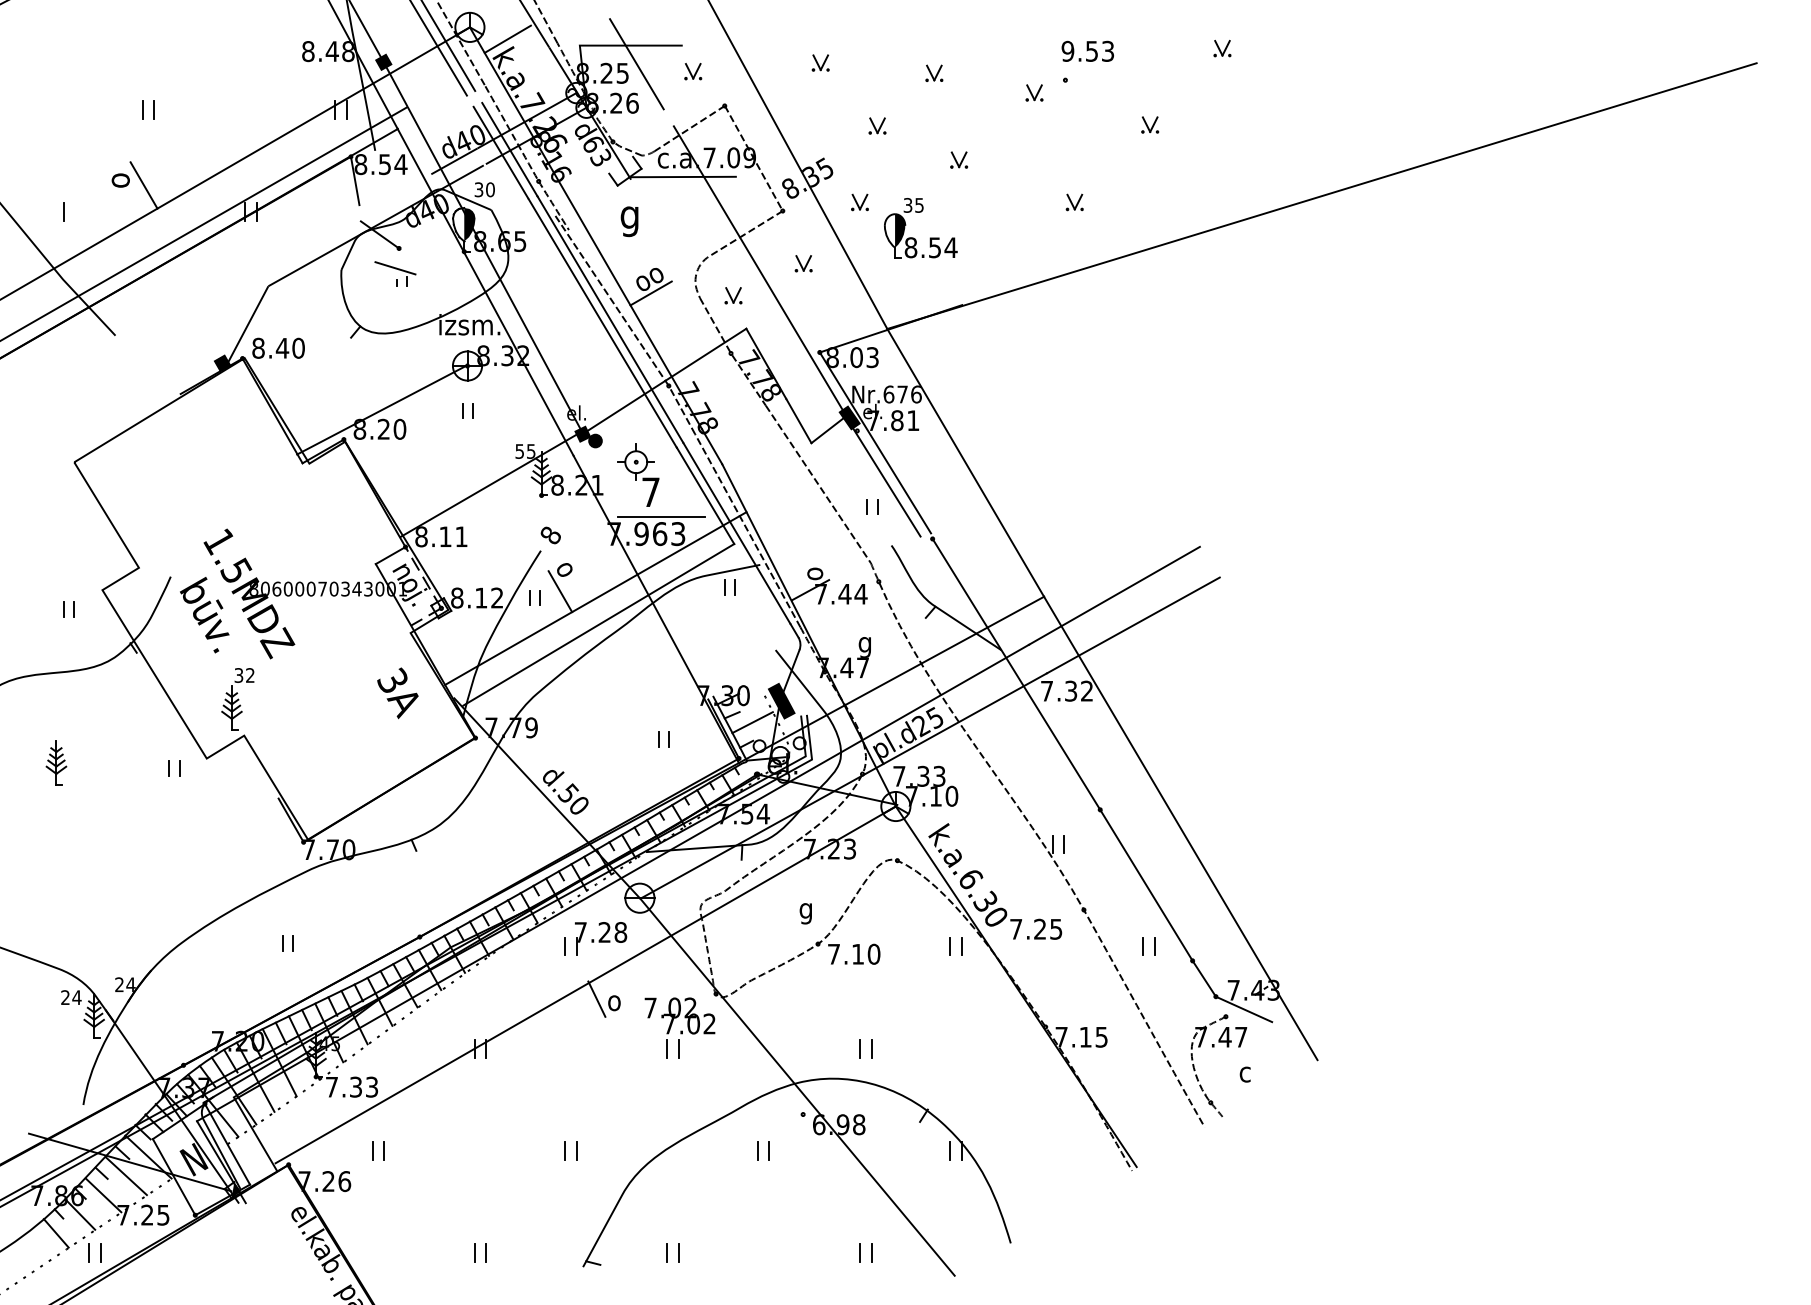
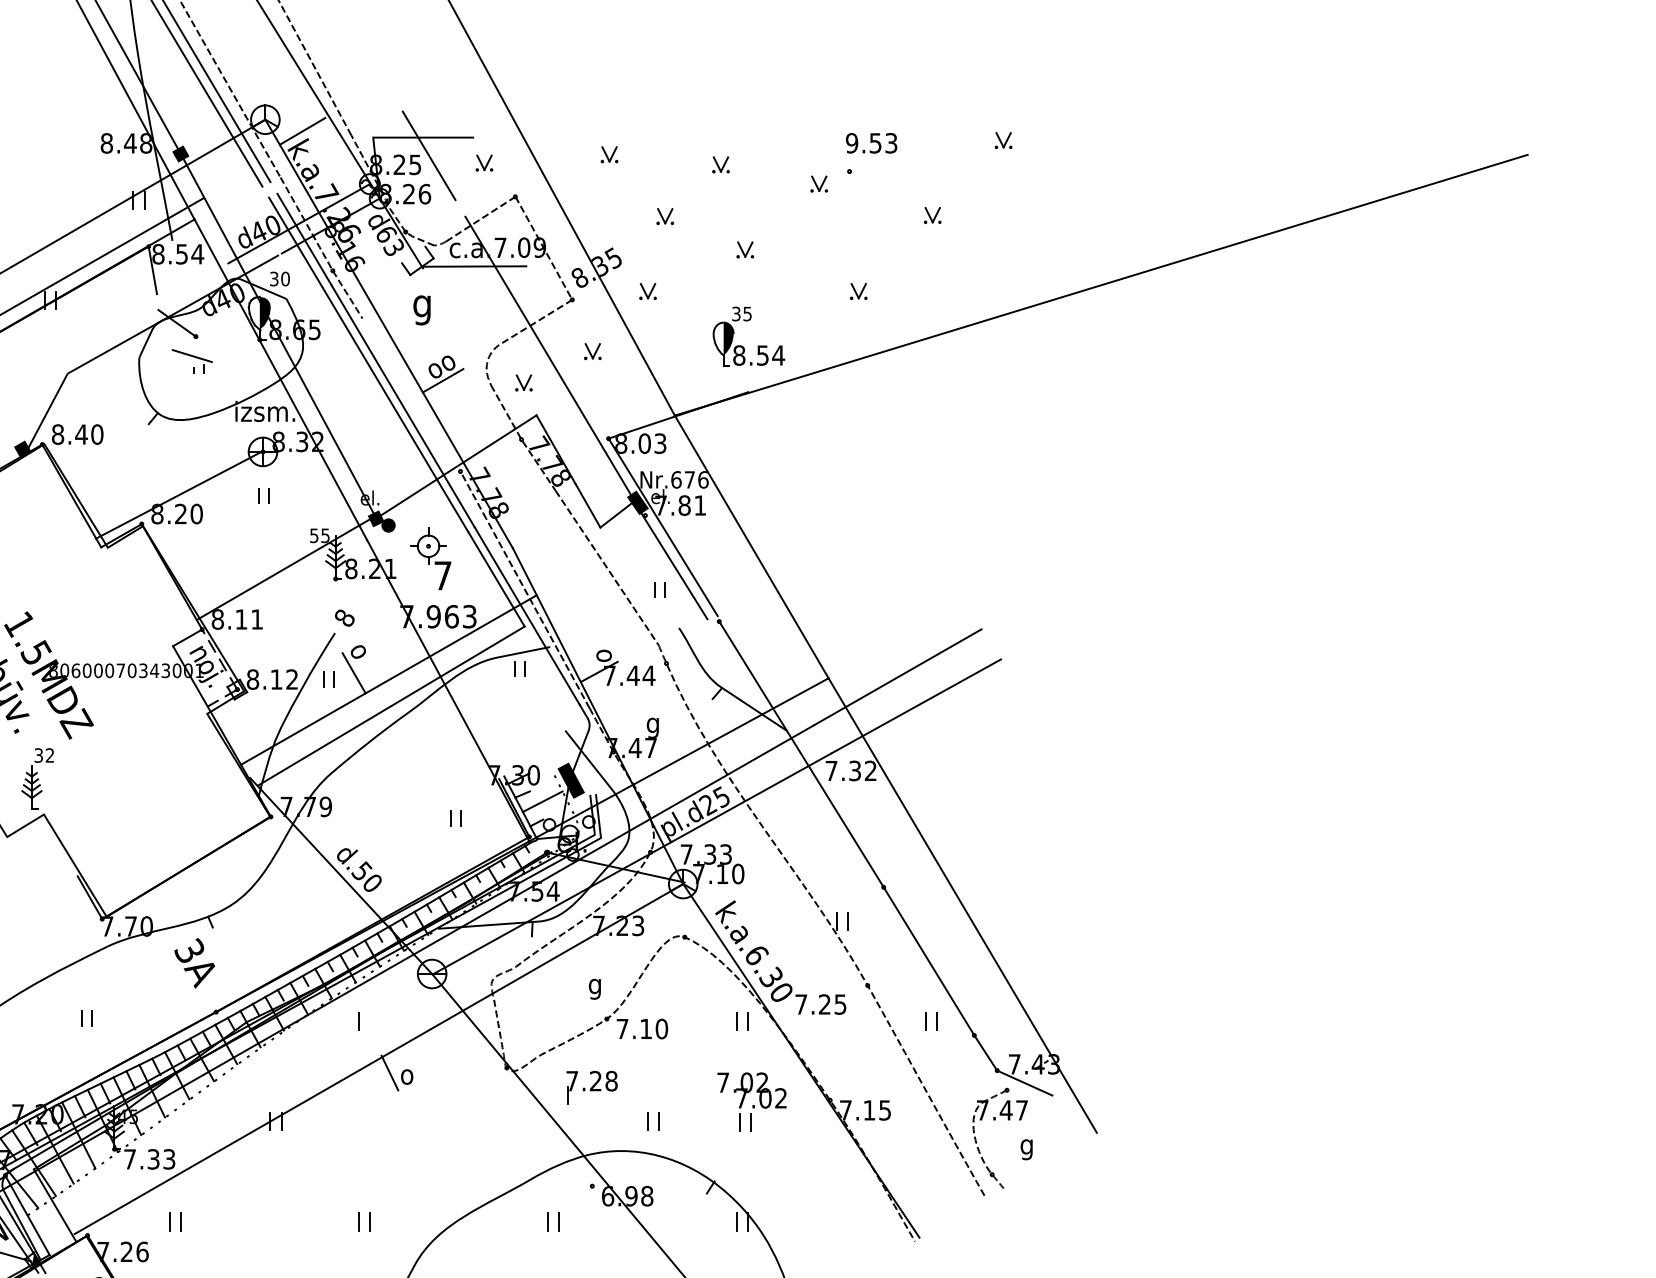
part: (915, 238) -> (743, 346), moved
line: (611, 299) -> (404, 386), removed
line: (661, 517) -> (453, 600), removed
text: (397, 693) -> (194, 963), moved
part: (601, 938) -> (592, 1087), moved
part: (679, 1027) -> (751, 1101), moved
text: (1246, 1077) -> (1027, 1149), c -> g

